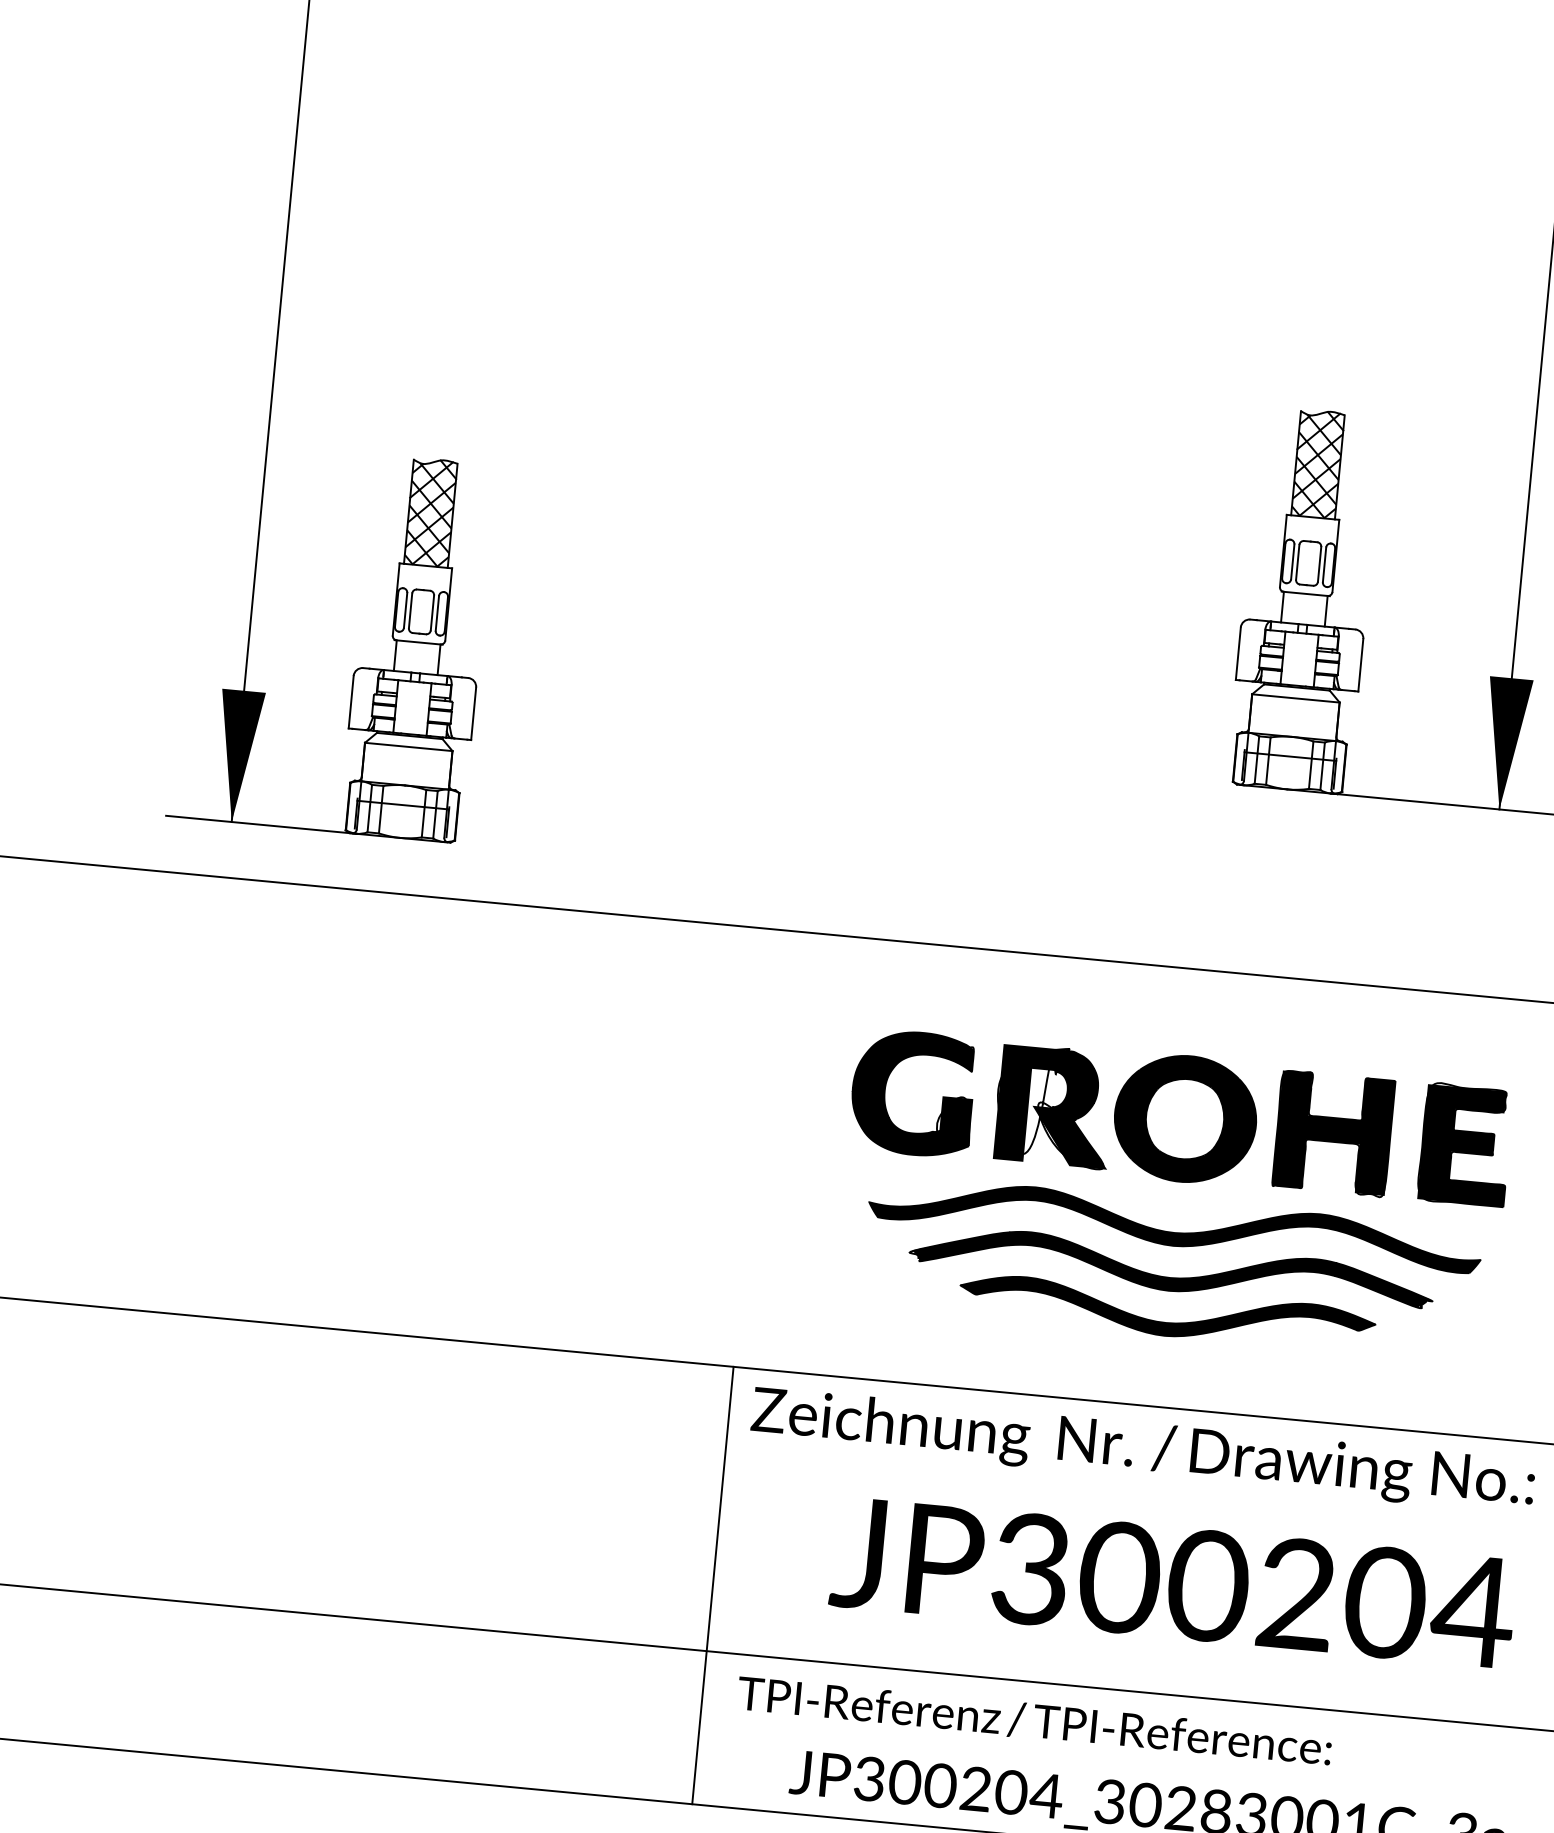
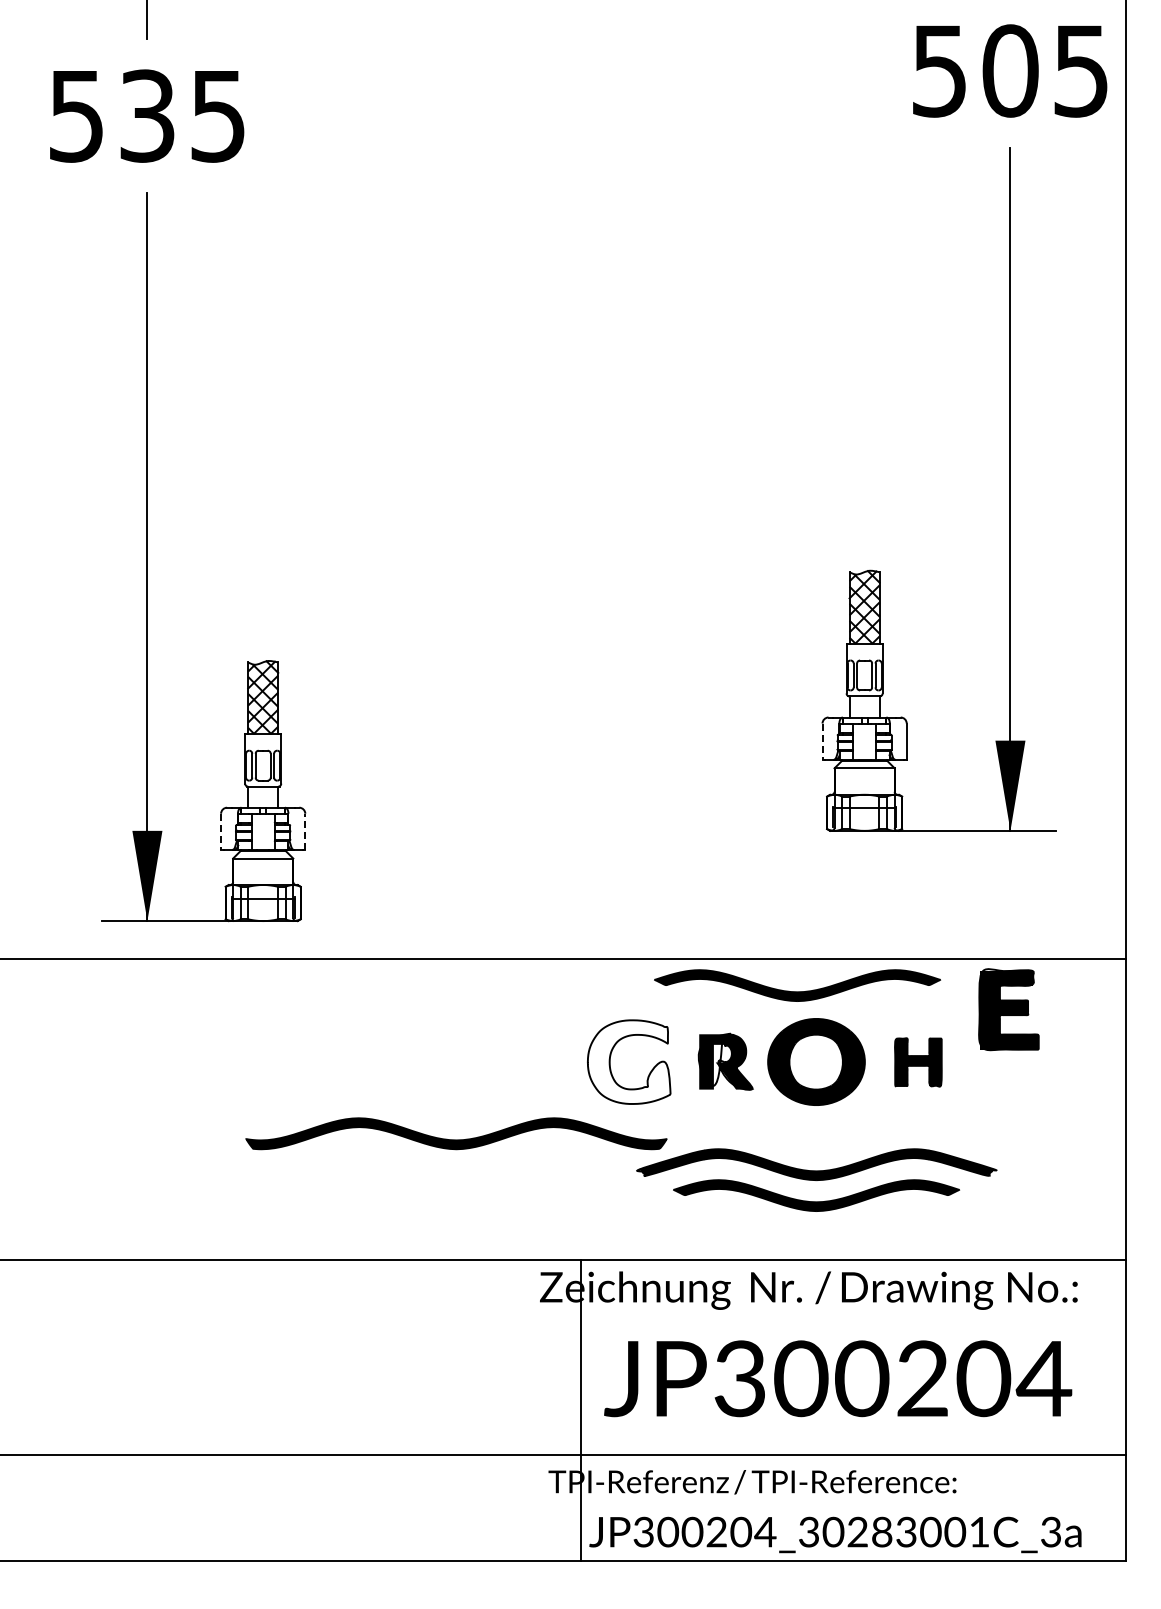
line: (1238, 655) -> (822, 742), solid -> dashed
line: (351, 703) -> (221, 832), solid -> dashed
line: (473, 713) -> (305, 831), solid -> dashed
part: (1168, 1005) -> (797, 985), added
fill: (912, 1092) -> (628, 1061), removed
part: (1053, 1105) -> (725, 1061), size x0.7
part: (1333, 1133) -> (918, 1062), size x0.6
part: (1464, 1144) -> (1008, 1009), moved
part: (1175, 1222) -> (456, 1133), moved
line: (712, 1585) -> (580, 1410), moved

